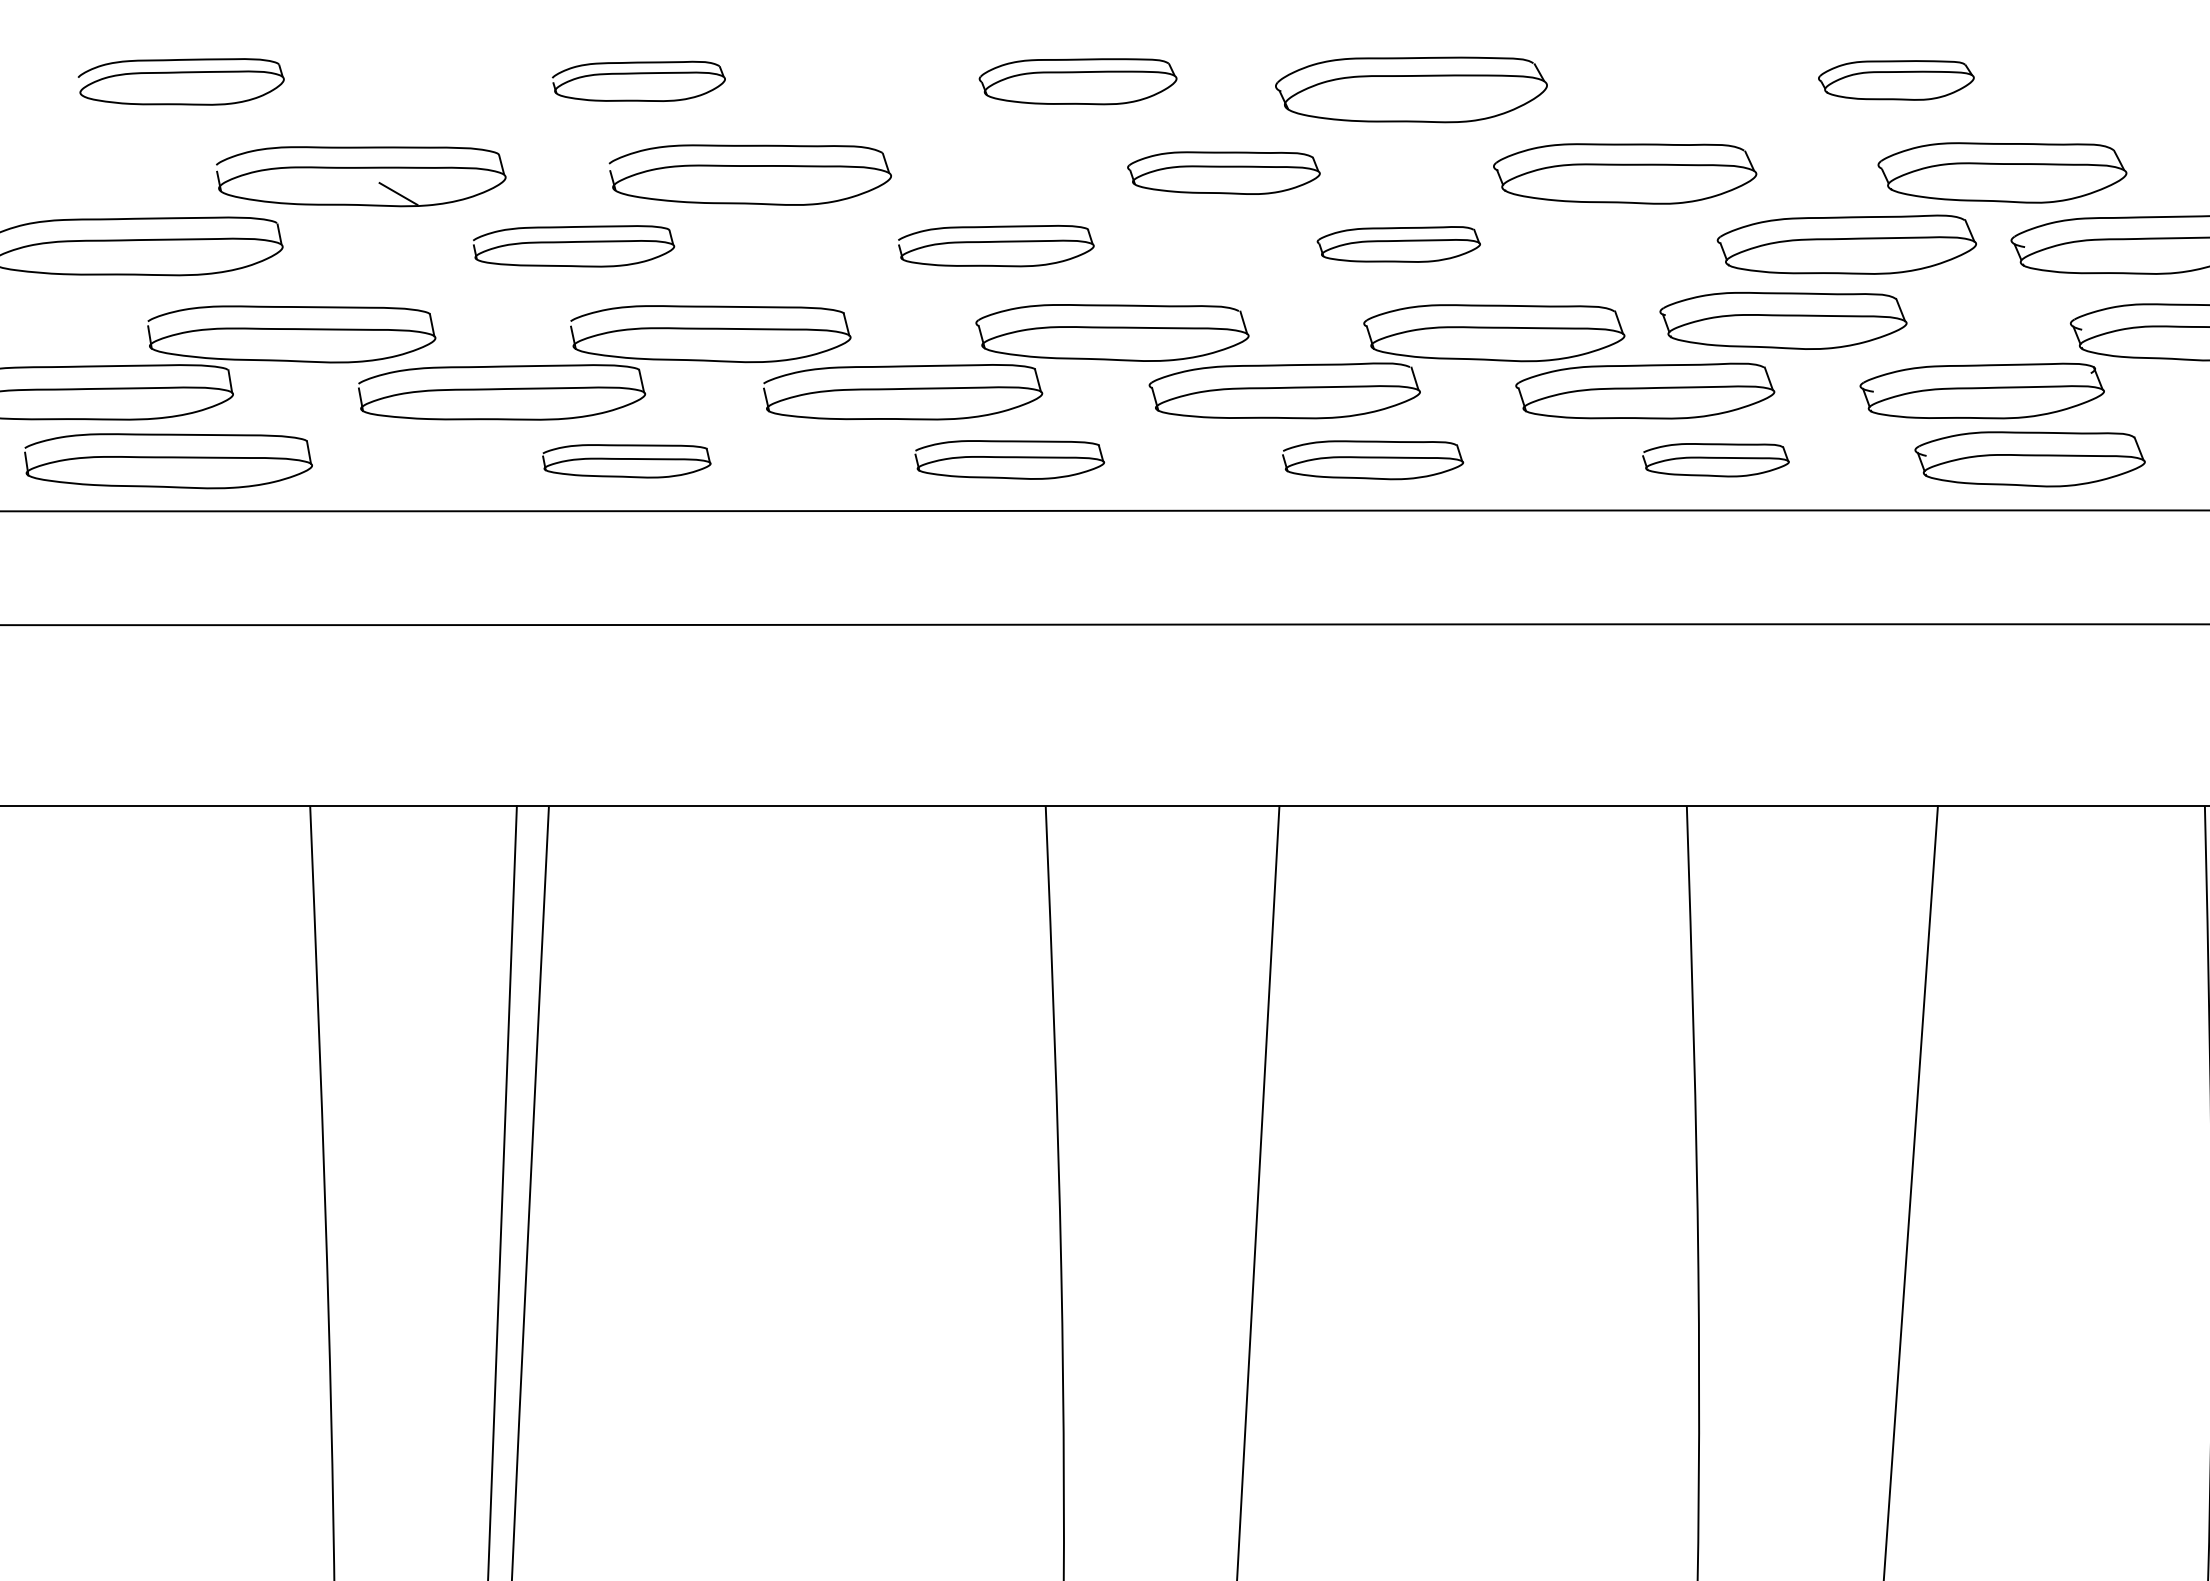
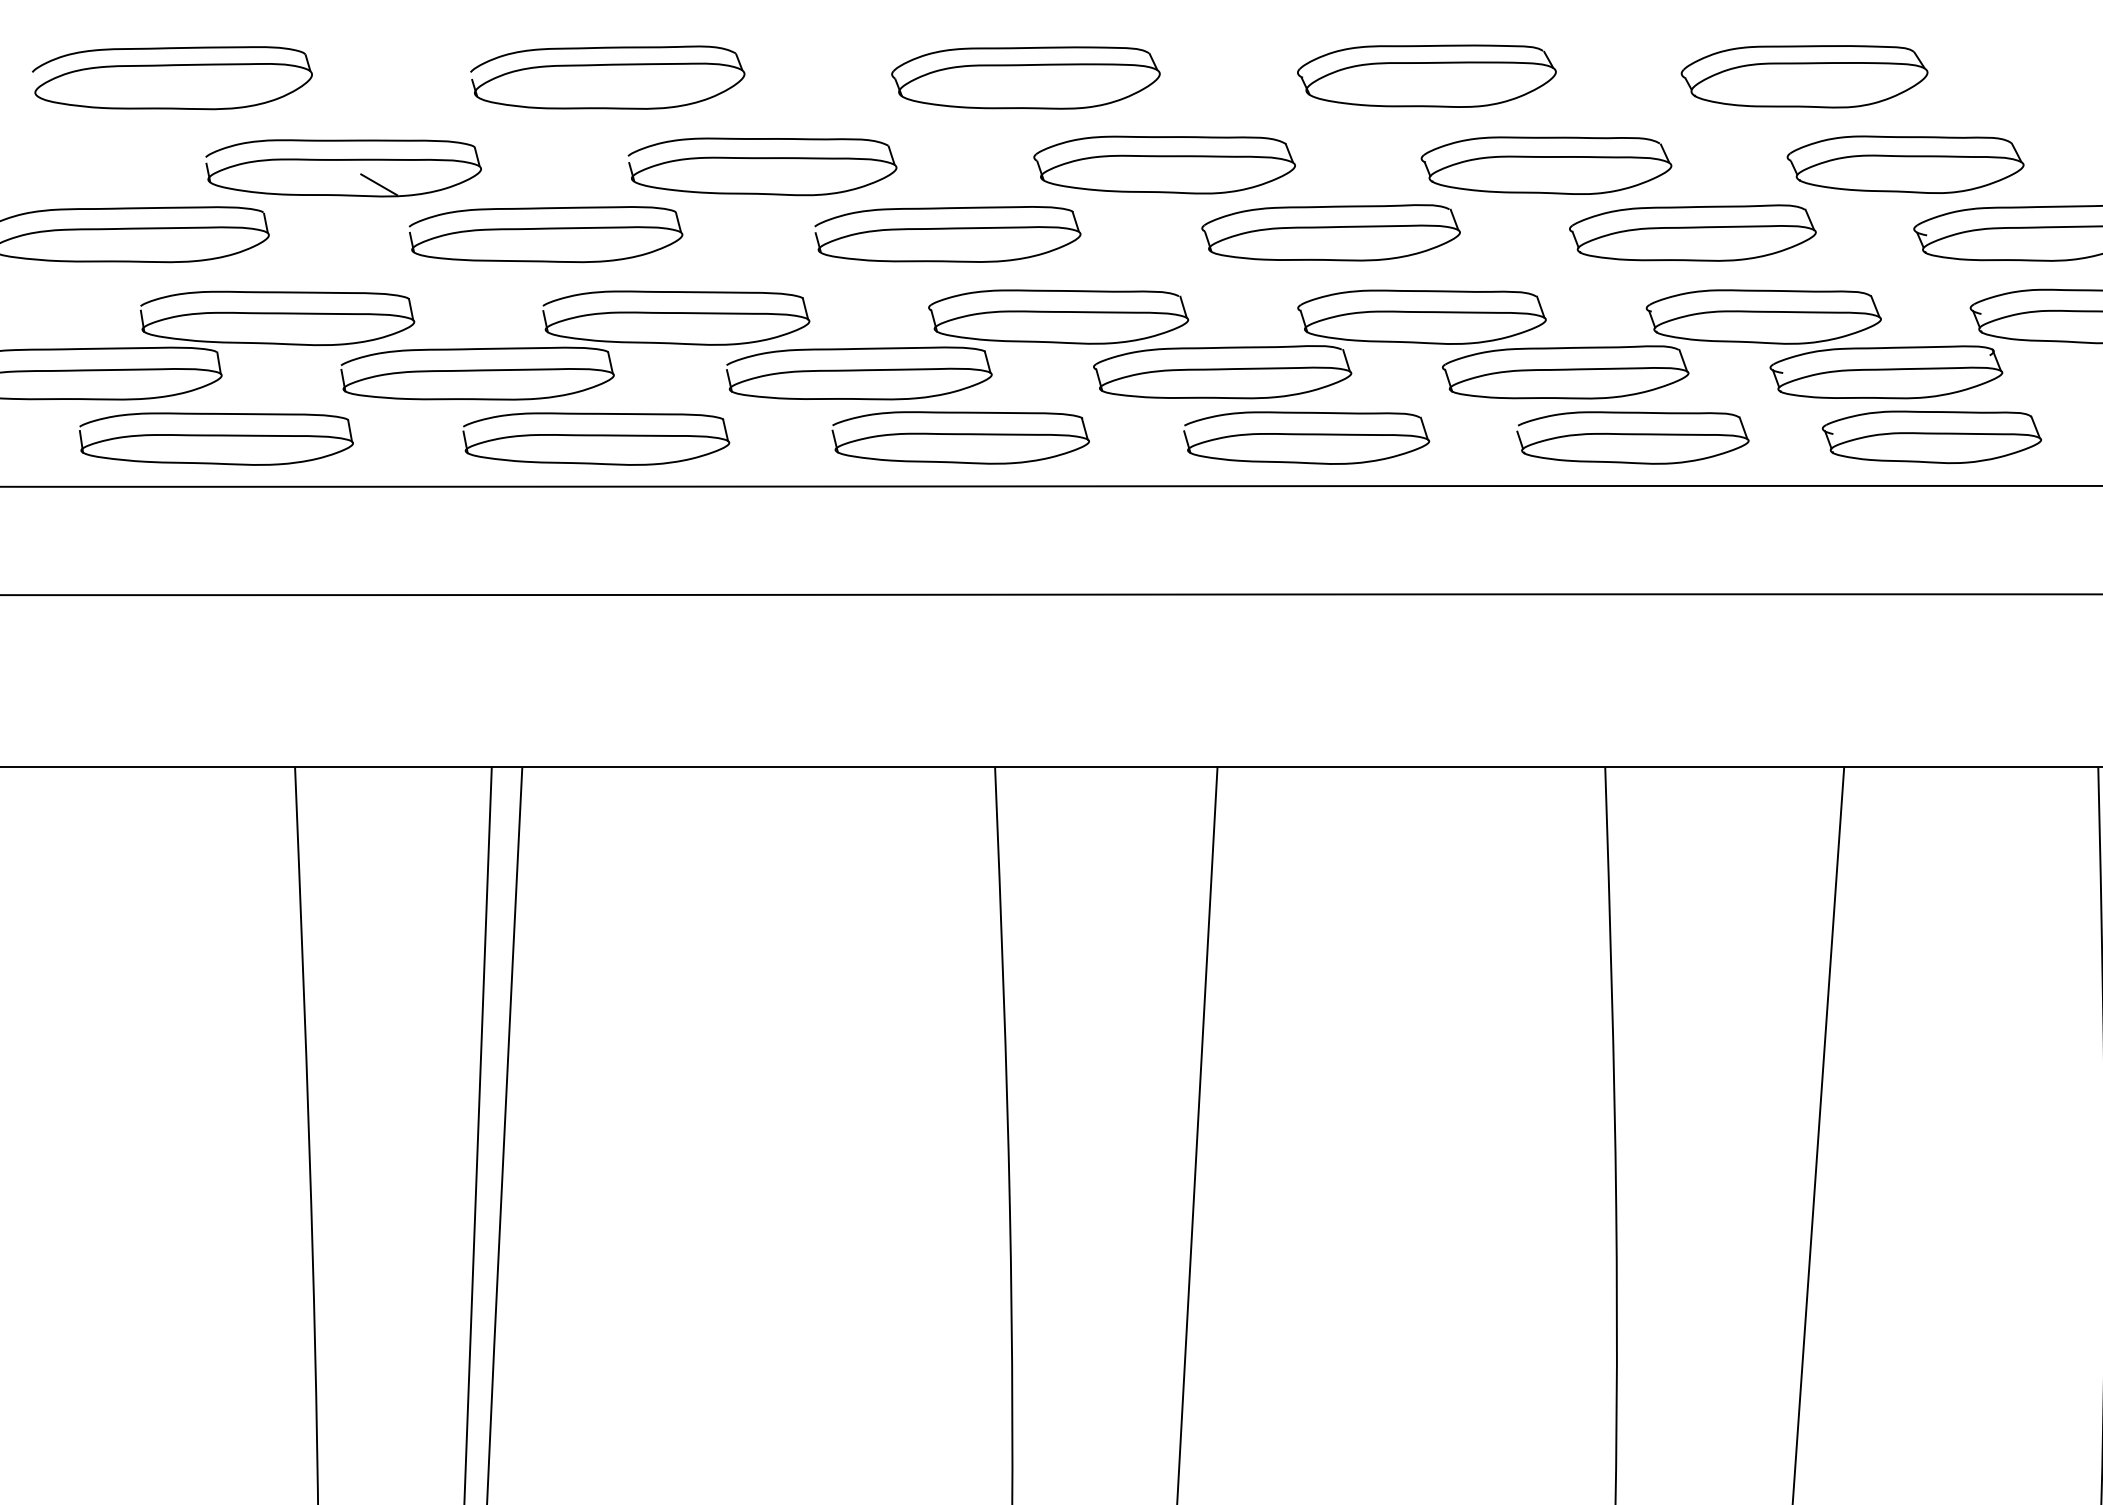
part: (1896, 80) -> (1804, 76), size x1.67
part: (180, 81) -> (171, 77), size x1.43
part: (638, 81) -> (607, 77), size x1.67
part: (1077, 81) -> (1025, 77), size x1.43
part: (1411, 89) -> (1426, 75), moved
part: (1223, 172) -> (1164, 164), size x1.43
part: (749, 174) -> (761, 166), moved
part: (1398, 244) -> (1330, 232), size x1.67
part: (1846, 244) -> (1692, 232), moved
part: (996, 245) -> (948, 233), size x1.43
part: (573, 246) -> (545, 234), size x1.43
part: (1783, 320) -> (1763, 316), moved
part: (1009, 459) -> (960, 437), size x1.43
part: (1372, 460) -> (1306, 438), size x1.43
part: (1715, 460) -> (1632, 438), size x1.67
part: (168, 461) -> (216, 439), moved
part: (626, 461) -> (596, 439), size x1.67

